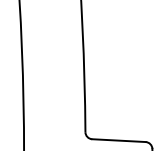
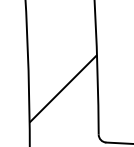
hatch: (53, 91) -> (62, 89), added

